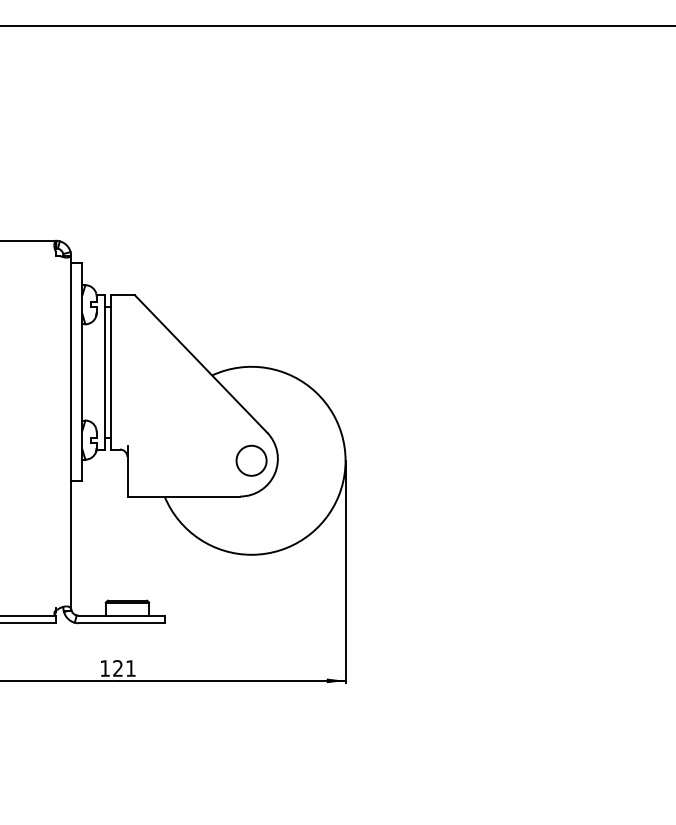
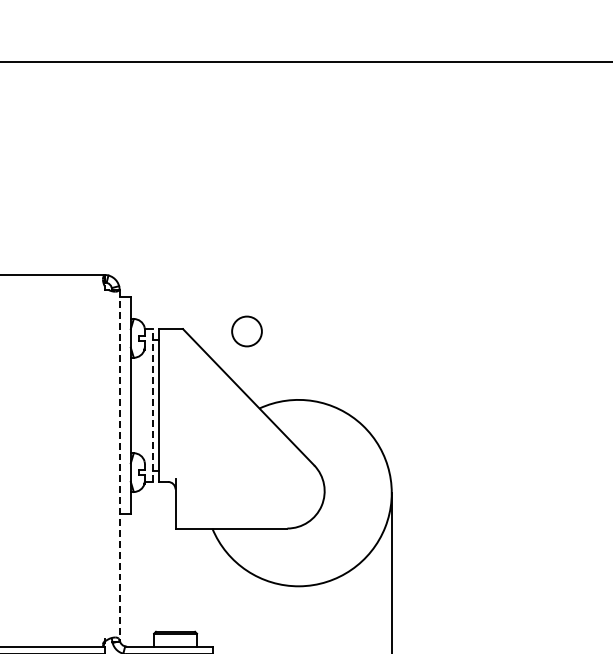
line: (104, 371) -> (152, 404), solid -> dashed
line: (71, 433) -> (120, 466), solid -> dashed
circle: (251, 460) -> (246, 331), moved

